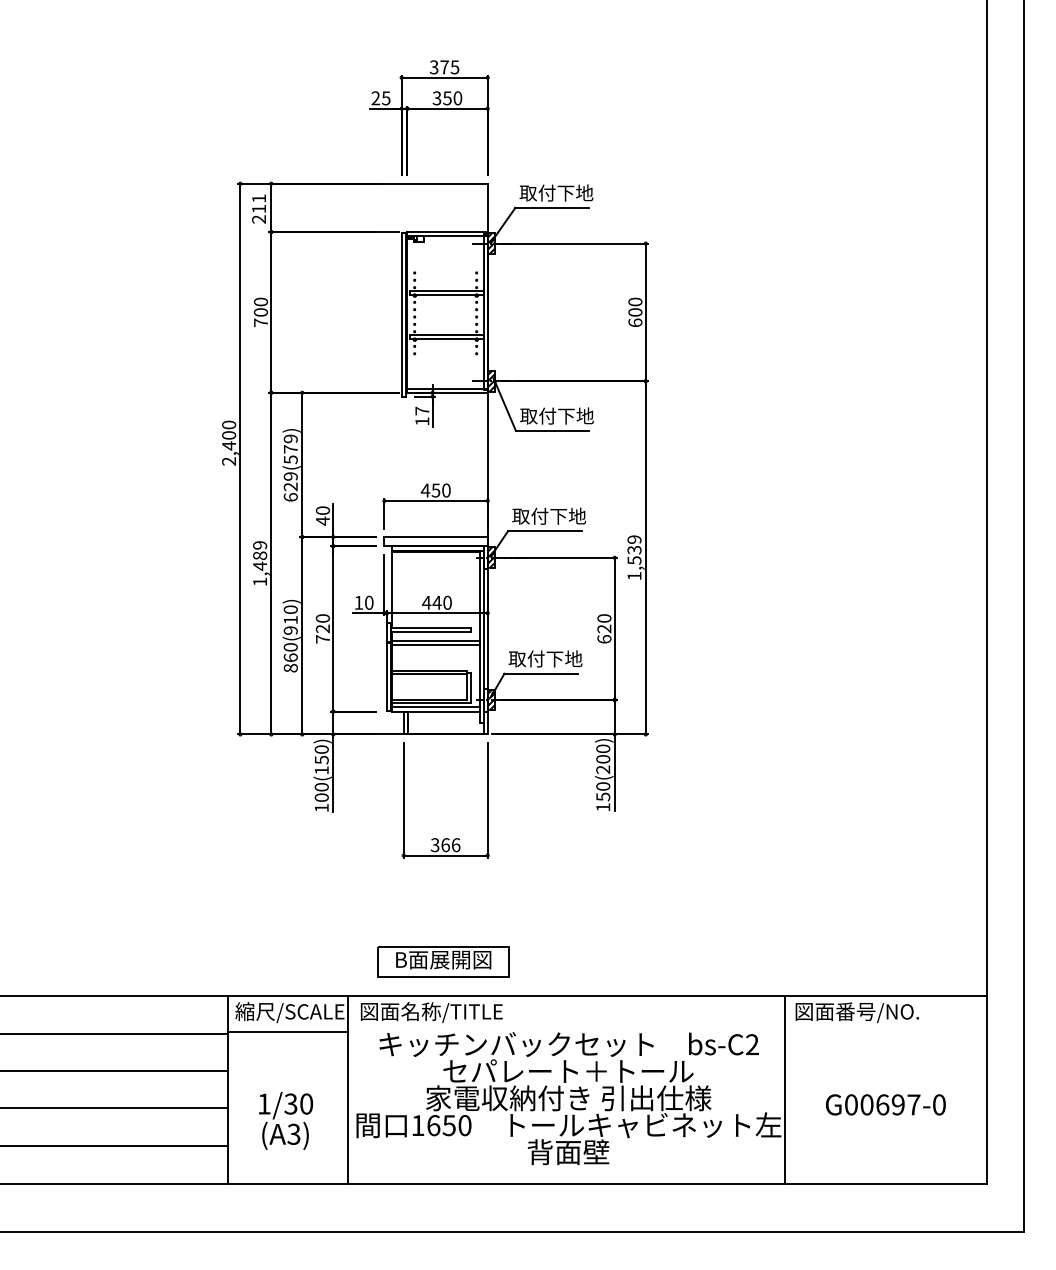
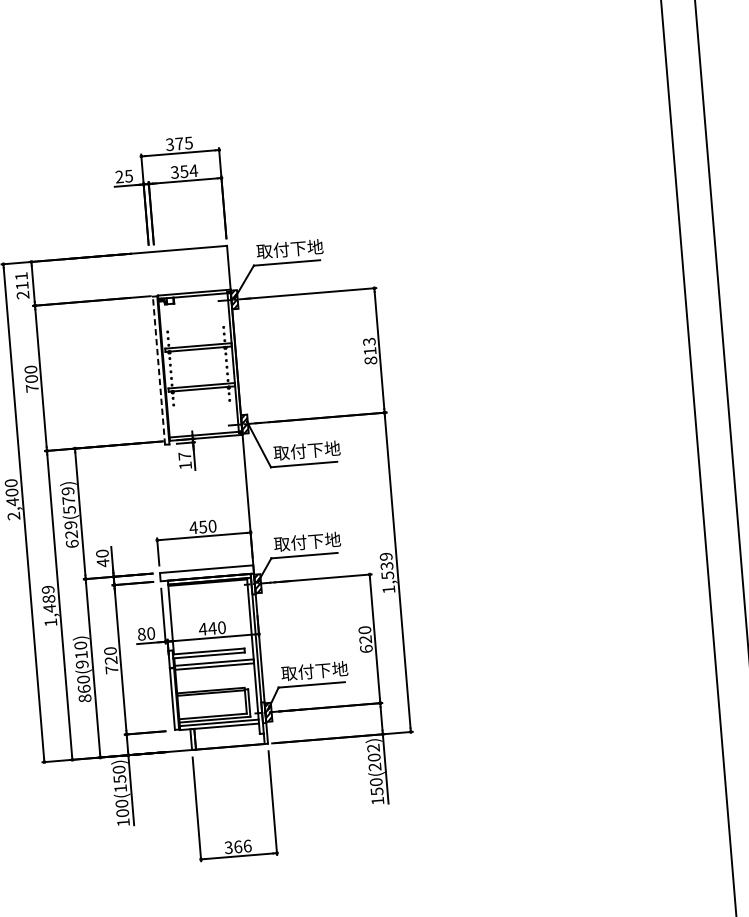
text: (457, 98) -> (193, 171), 350 -> 354
text: (635, 312) -> (370, 351), 600 -> 813
line: (401, 314) -> (158, 370), solid -> dashed
text: (358, 602) -> (141, 634), 10 -> 80
text: (603, 748) -> (373, 747), 150(200) -> 150(202)

